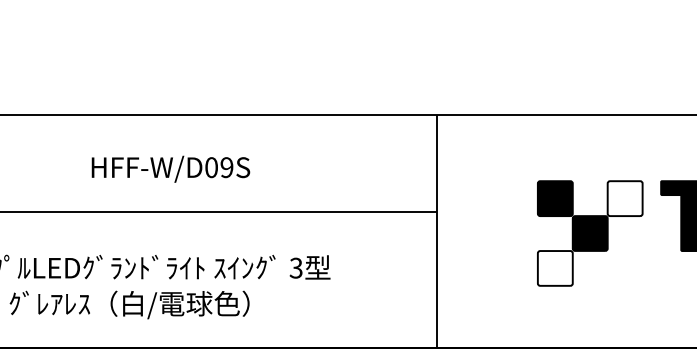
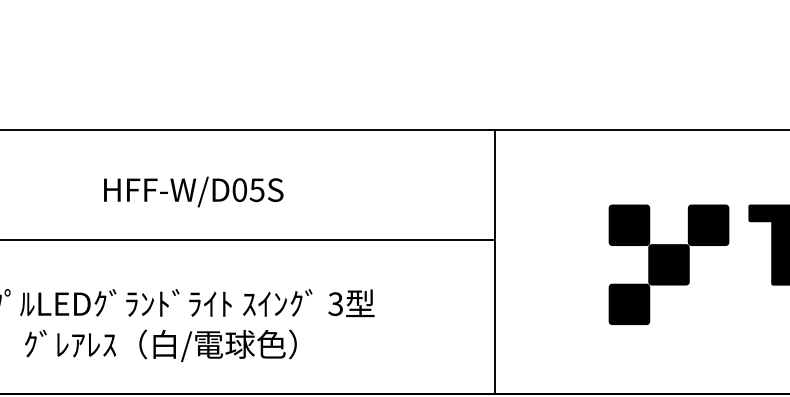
text: (226, 167) -> (256, 189), HFF-W/D09S -> HFF-W/D05S
fill: (625, 198) -> (708, 225), added
fill: (555, 268) -> (629, 304), added
text: (129, 304) -> (160, 345), moved

